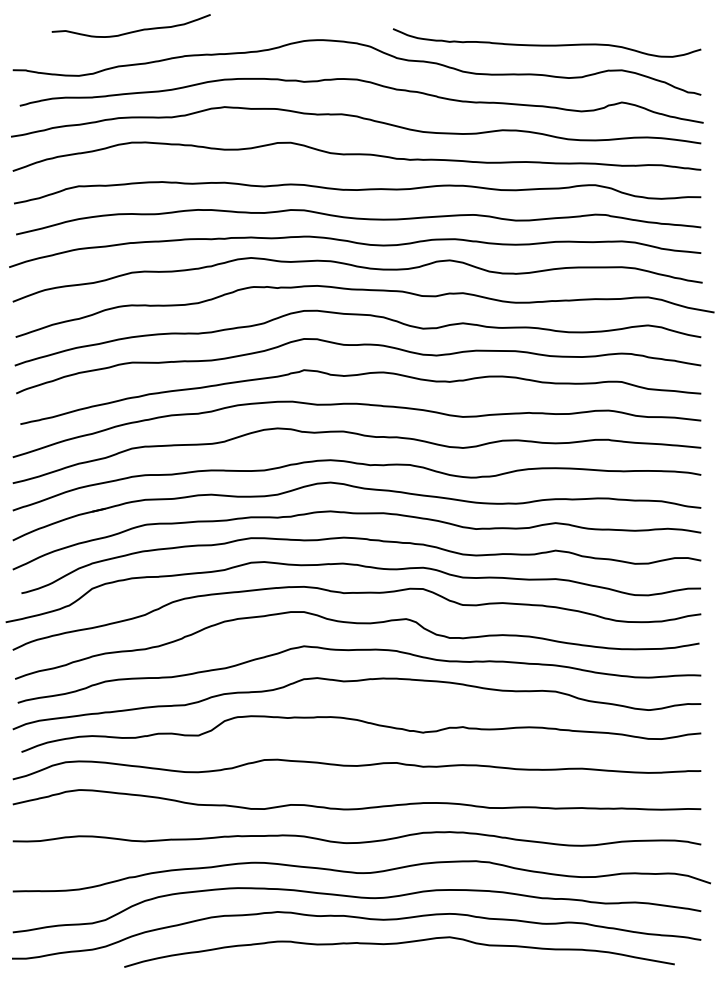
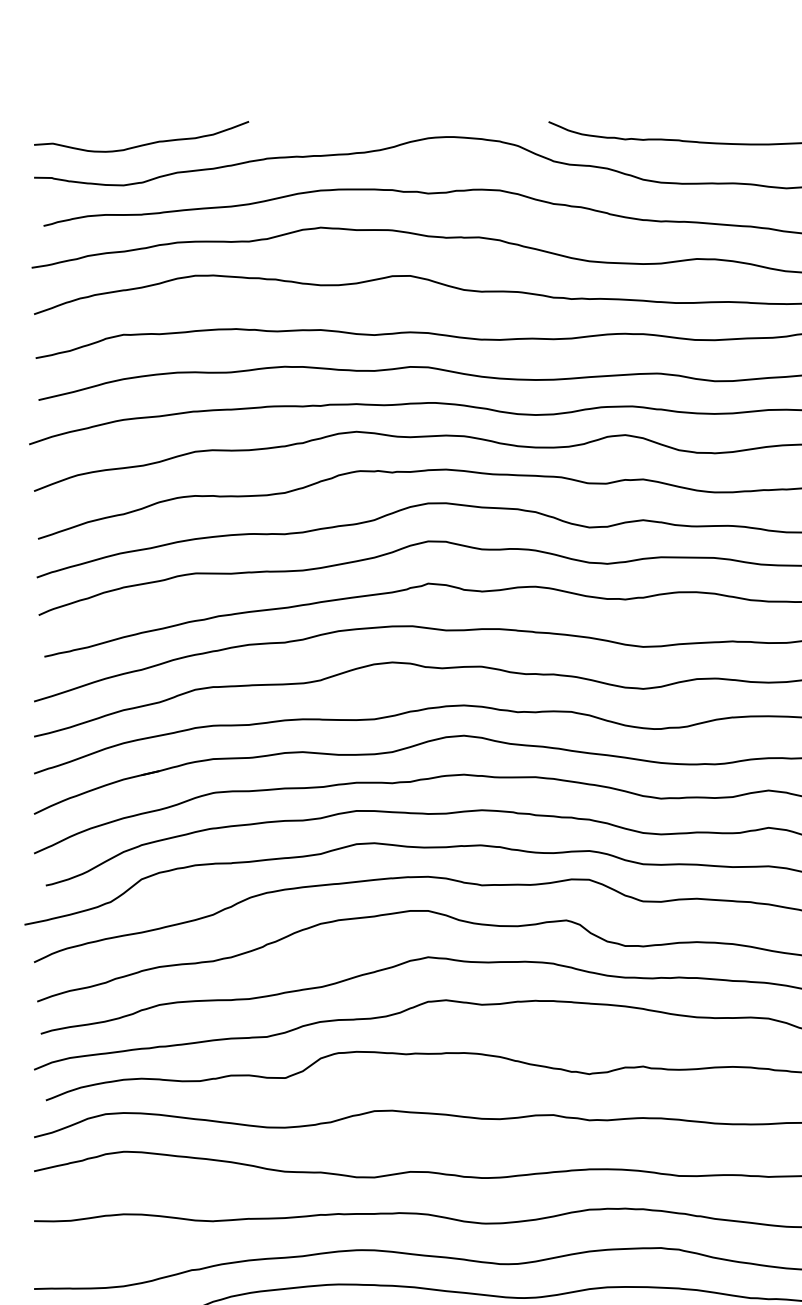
curve: (130, 31) -> (140, 144), moved

